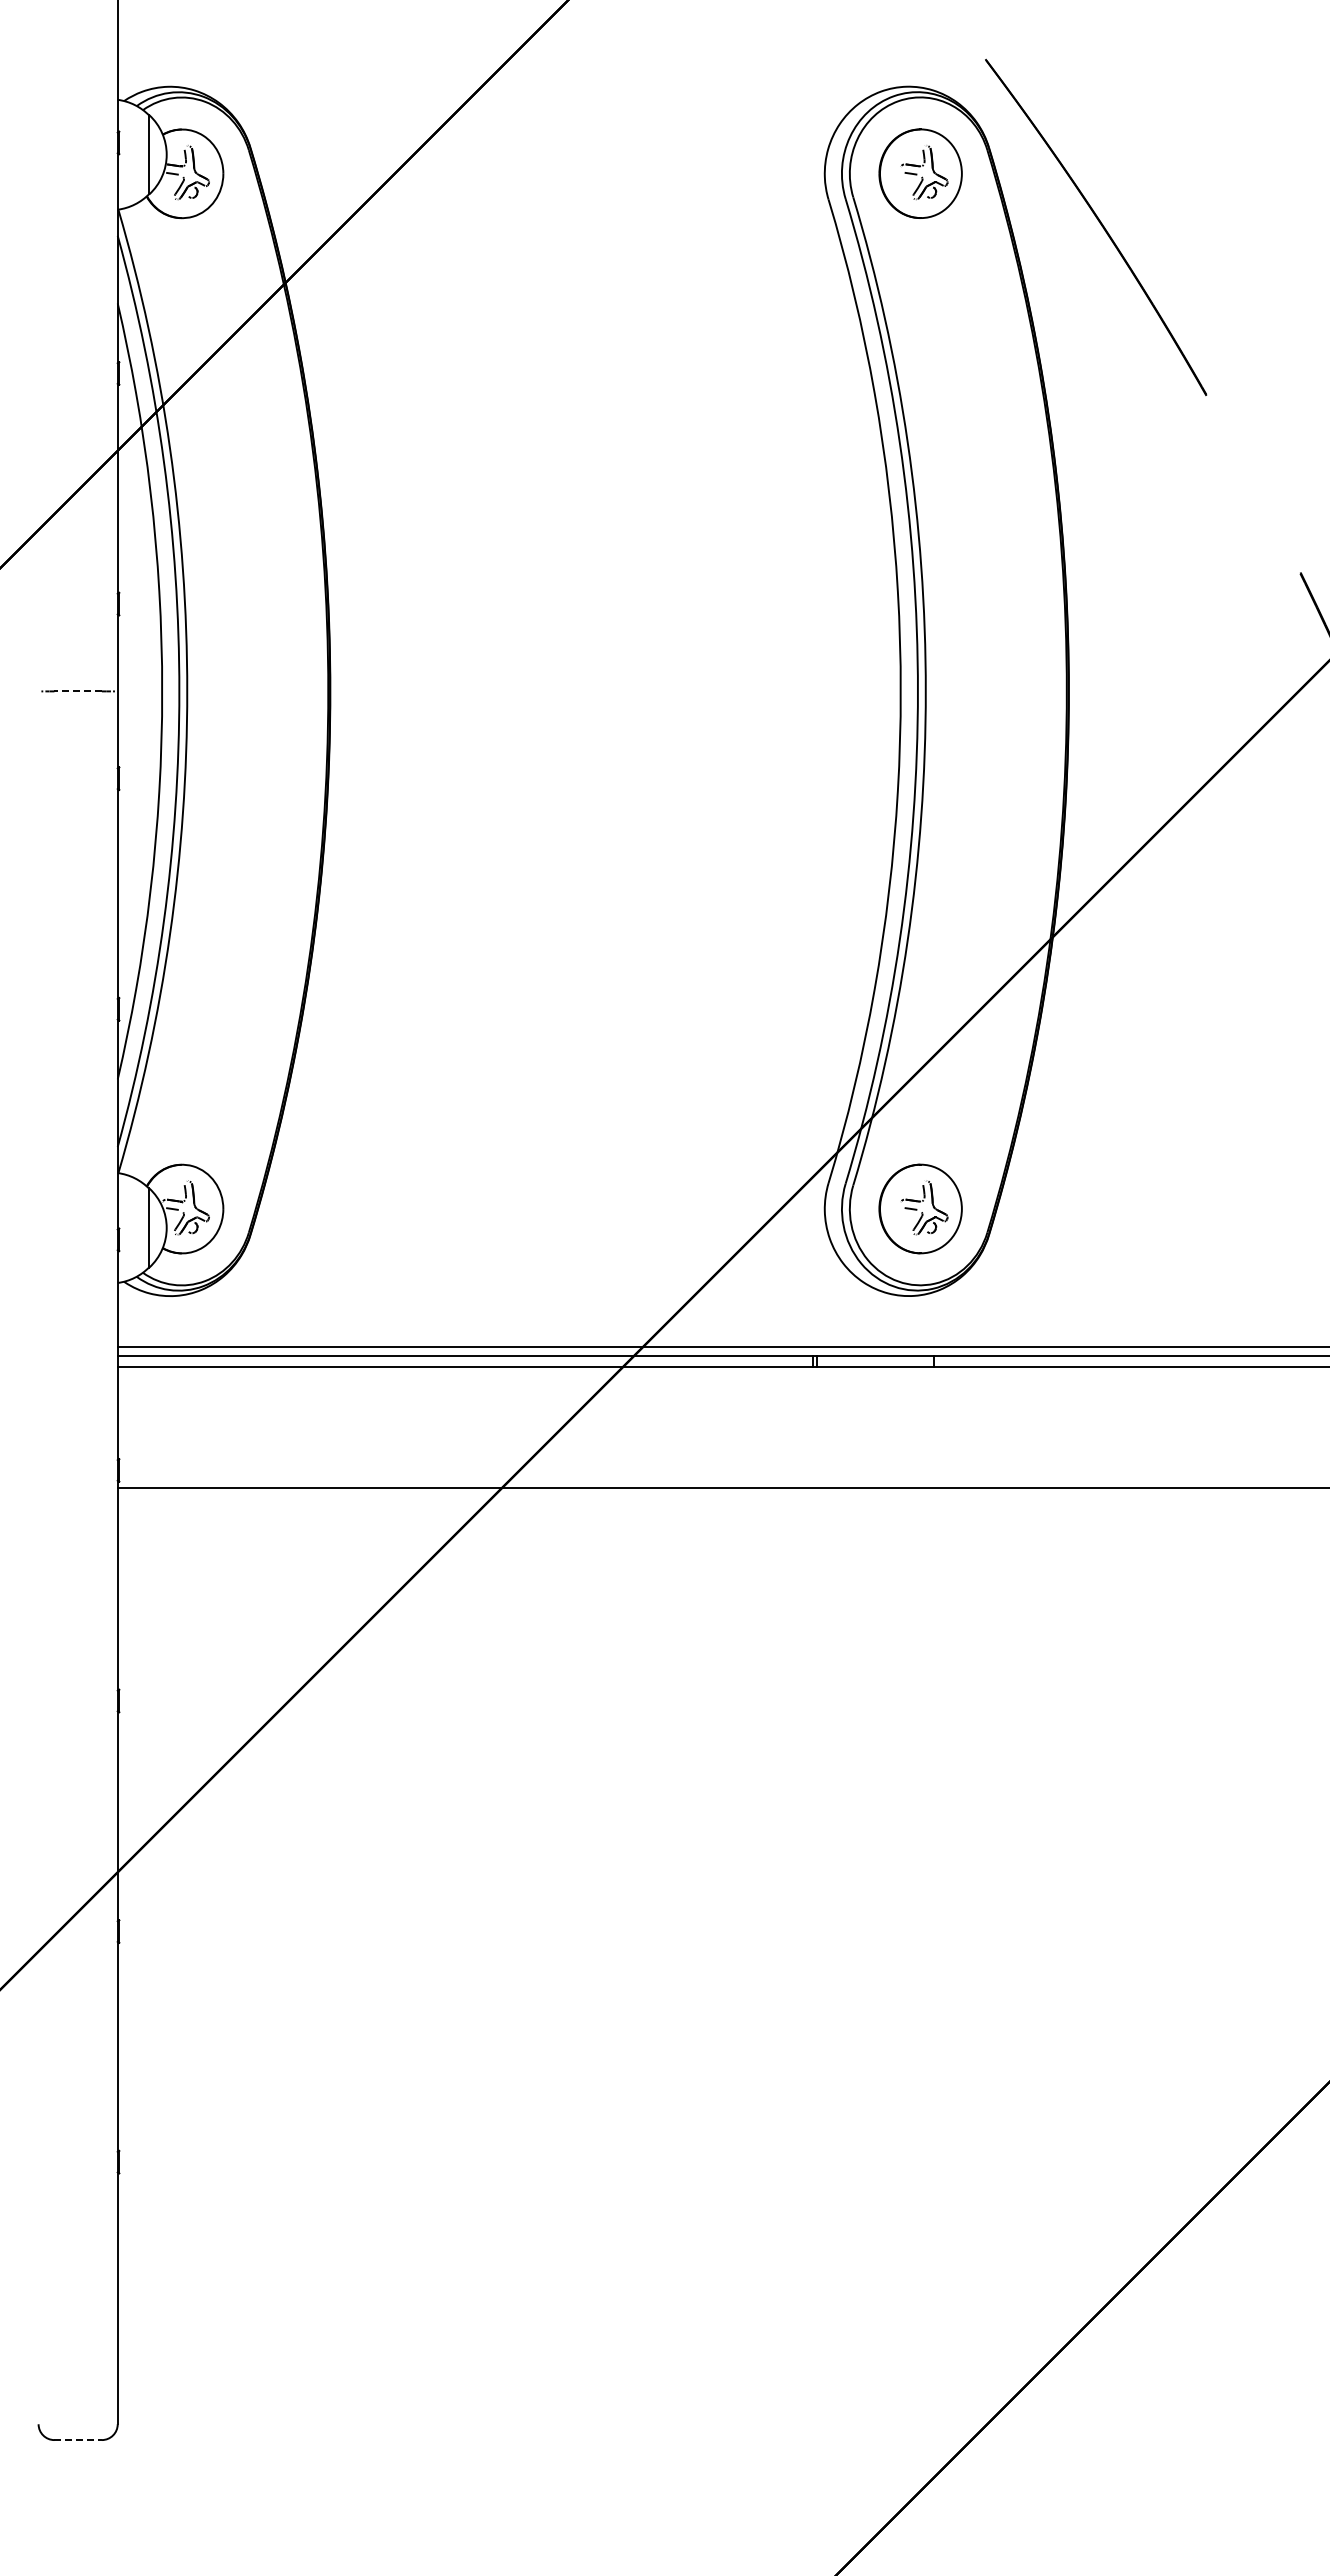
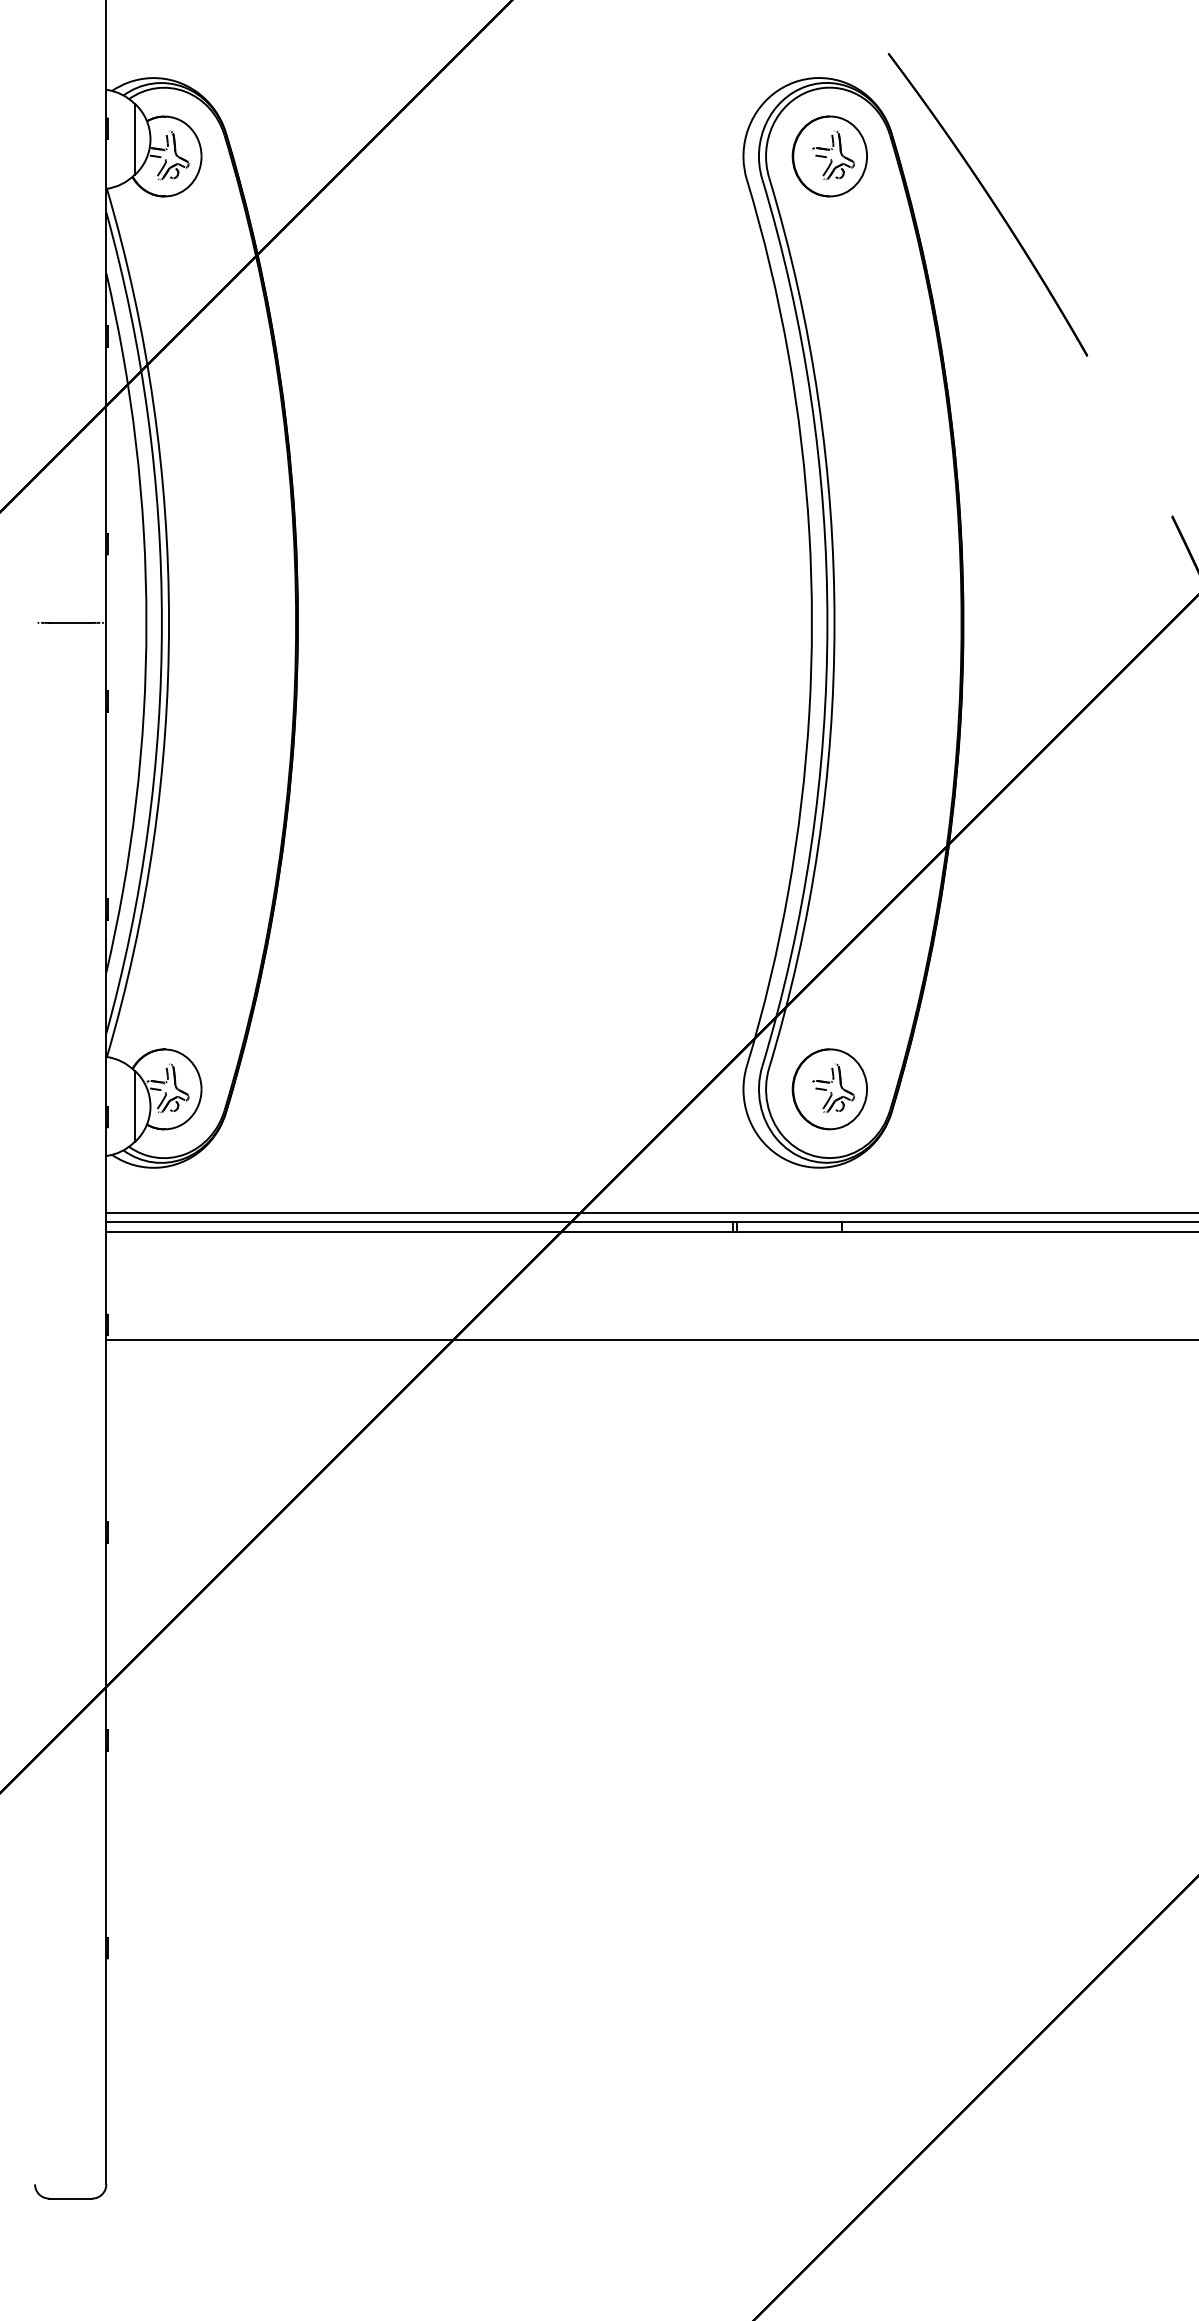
line: (78, 691) -> (71, 622), dashed -> solid
line: (78, 2440) -> (71, 2199), dashed -> solid

